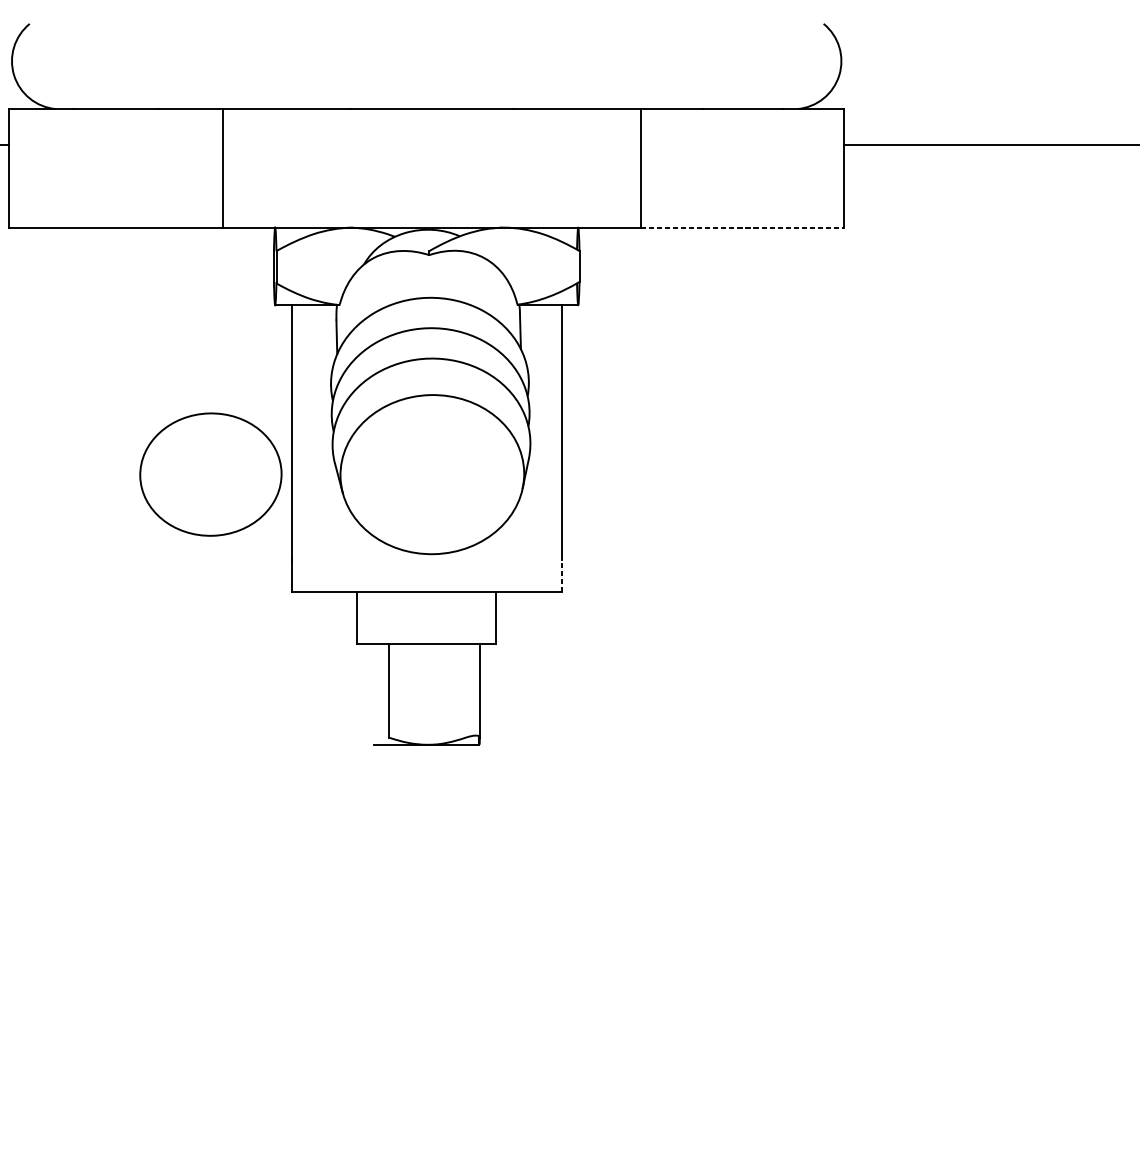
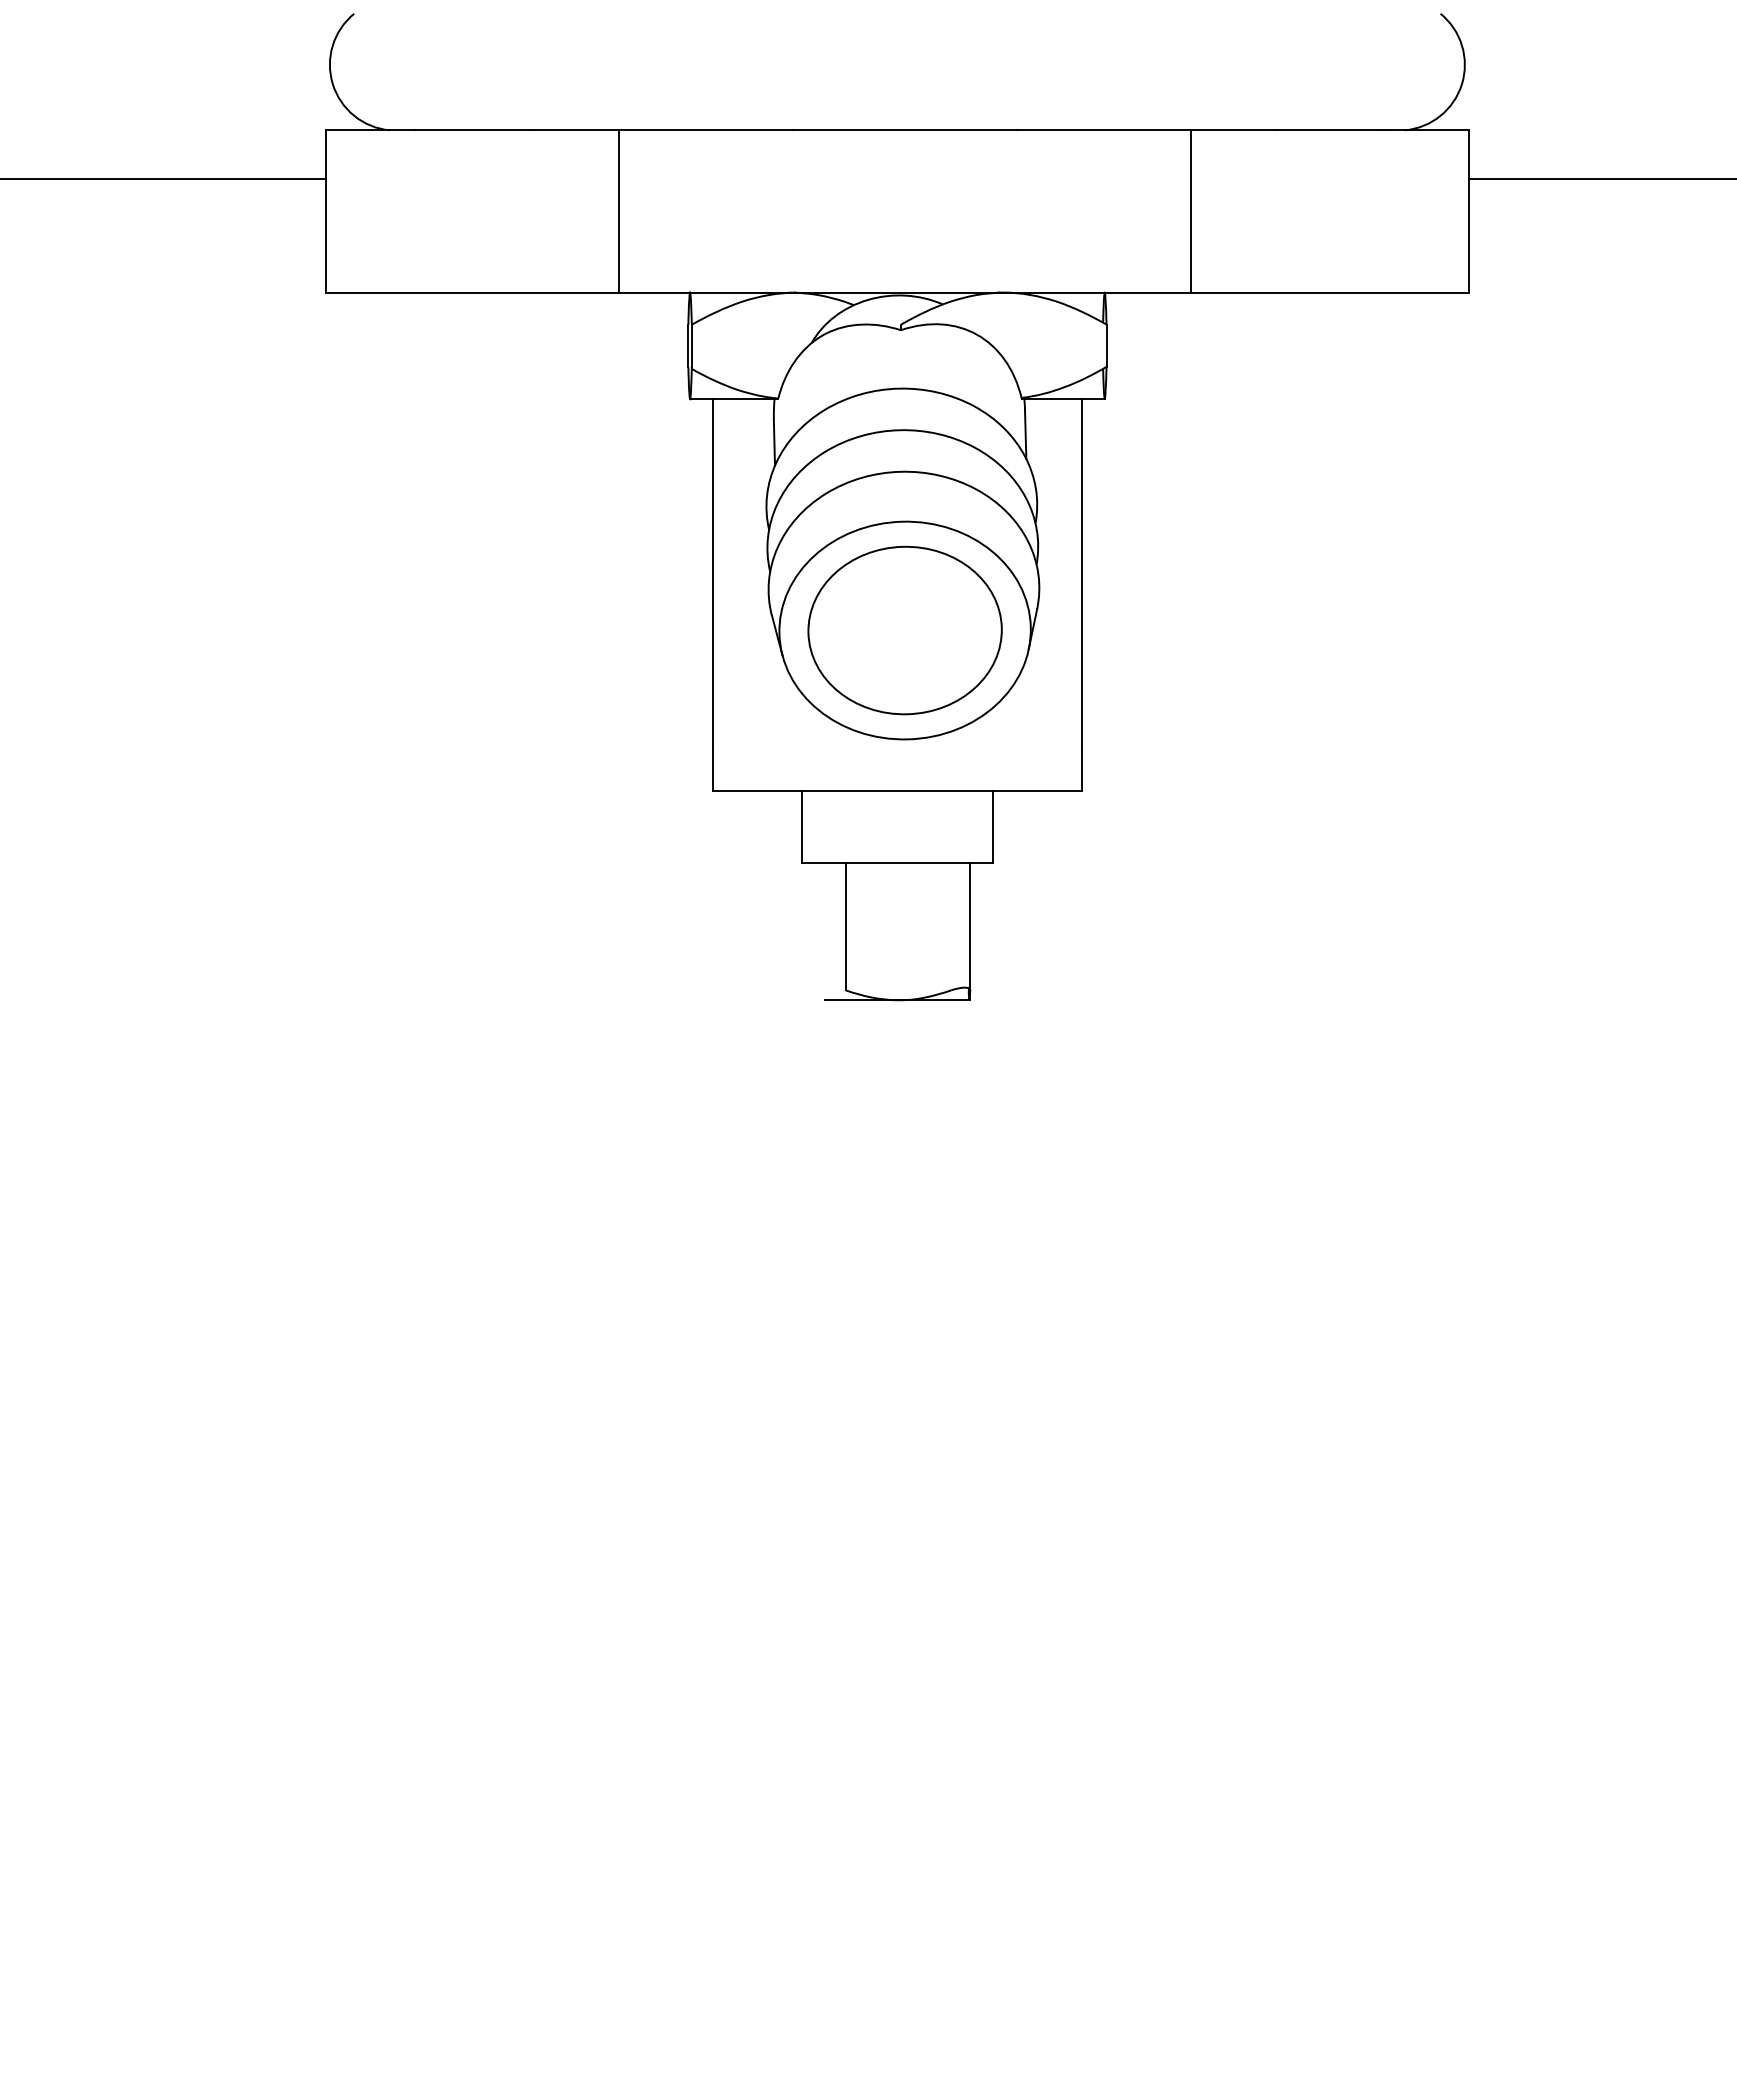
line: (743, 227) -> (1330, 292), dashed -> solid
part: (210, 474) -> (904, 630), moved
line: (561, 575) -> (1082, 768), dashed -> solid

